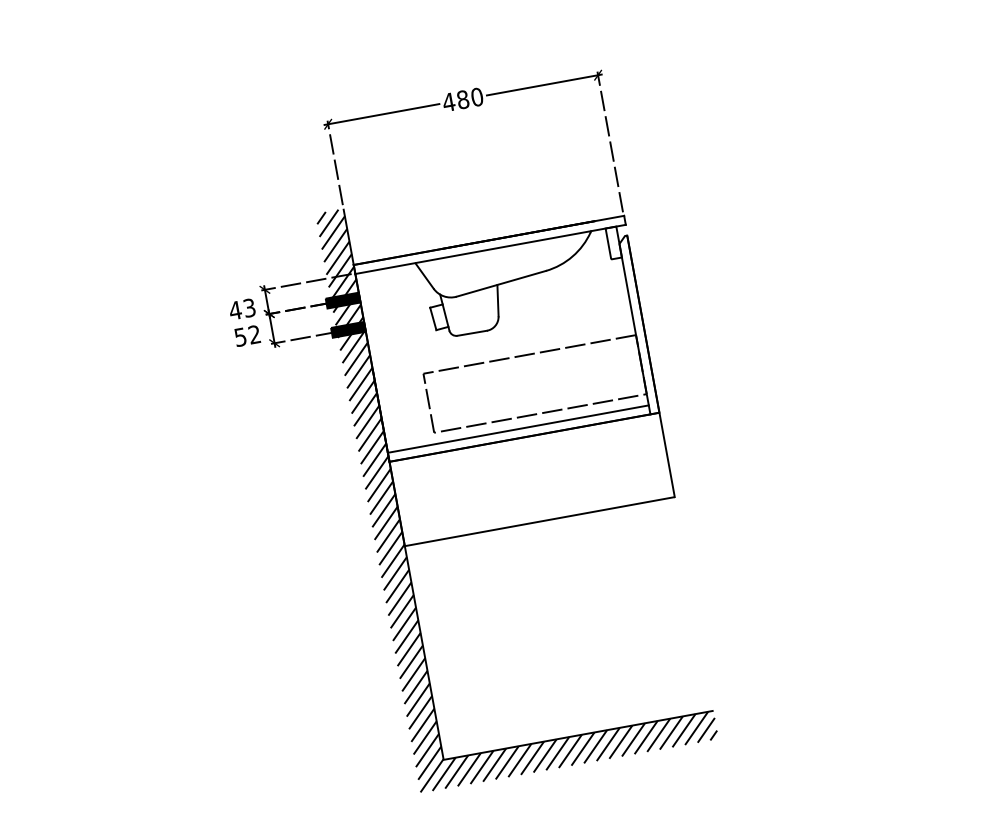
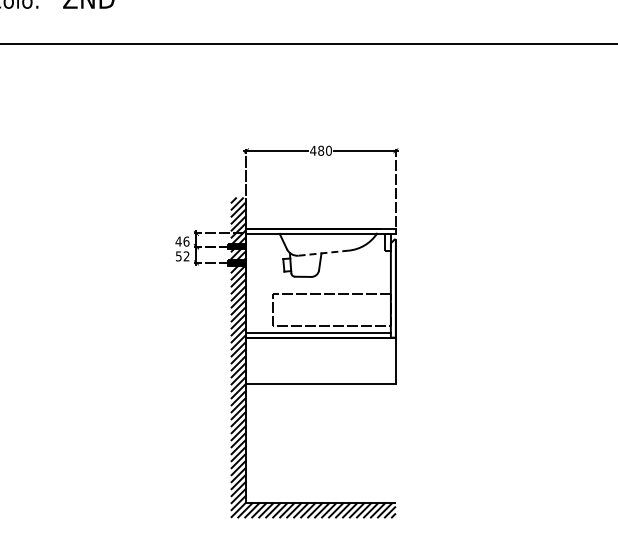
line: (502, 284) -> (324, 253), solid -> dashed
text: (249, 307) -> (186, 241), 43 -> 46

